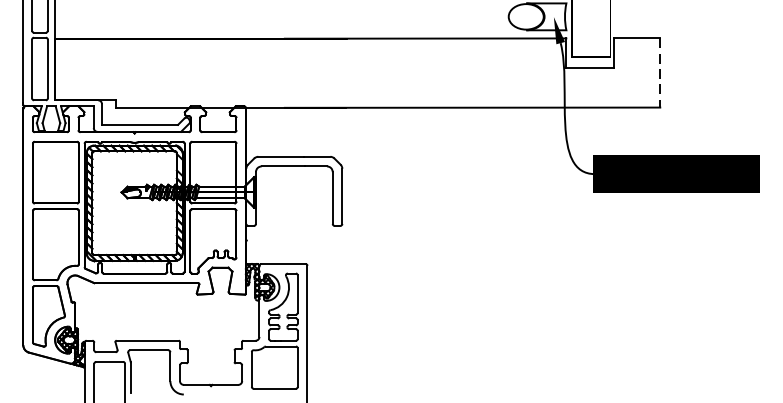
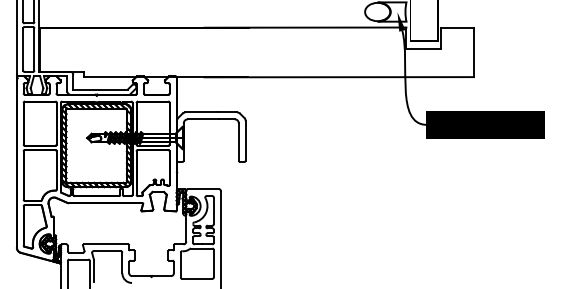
line: (659, 73) -> (473, 52), dashed -> solid

